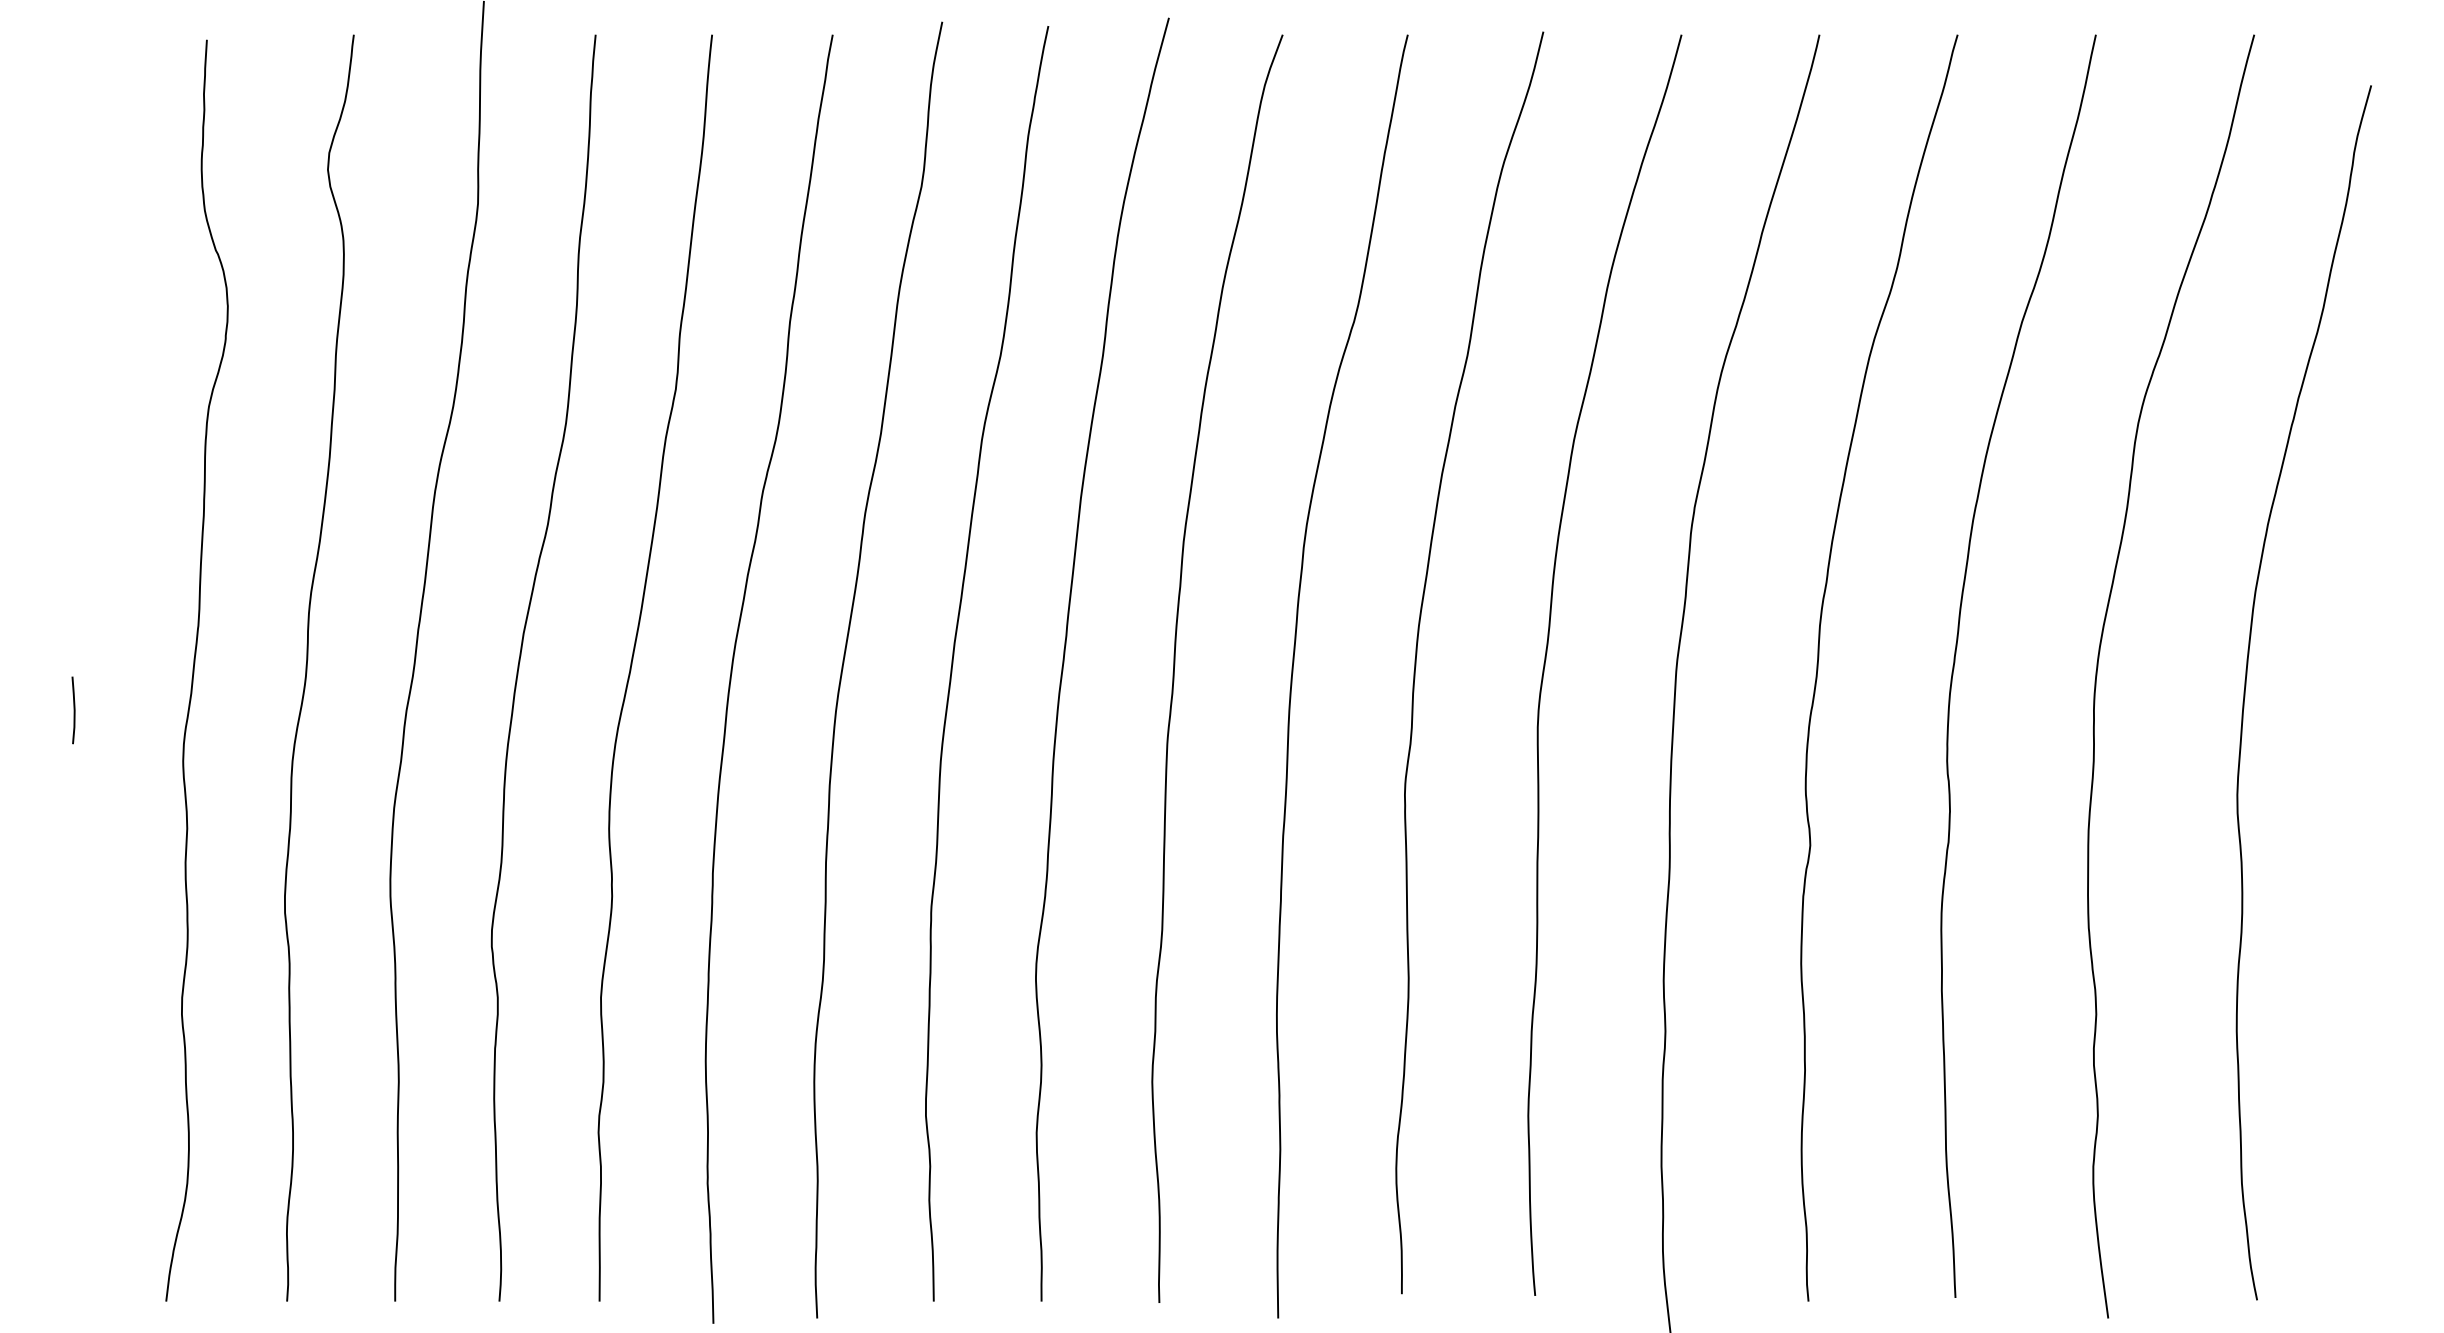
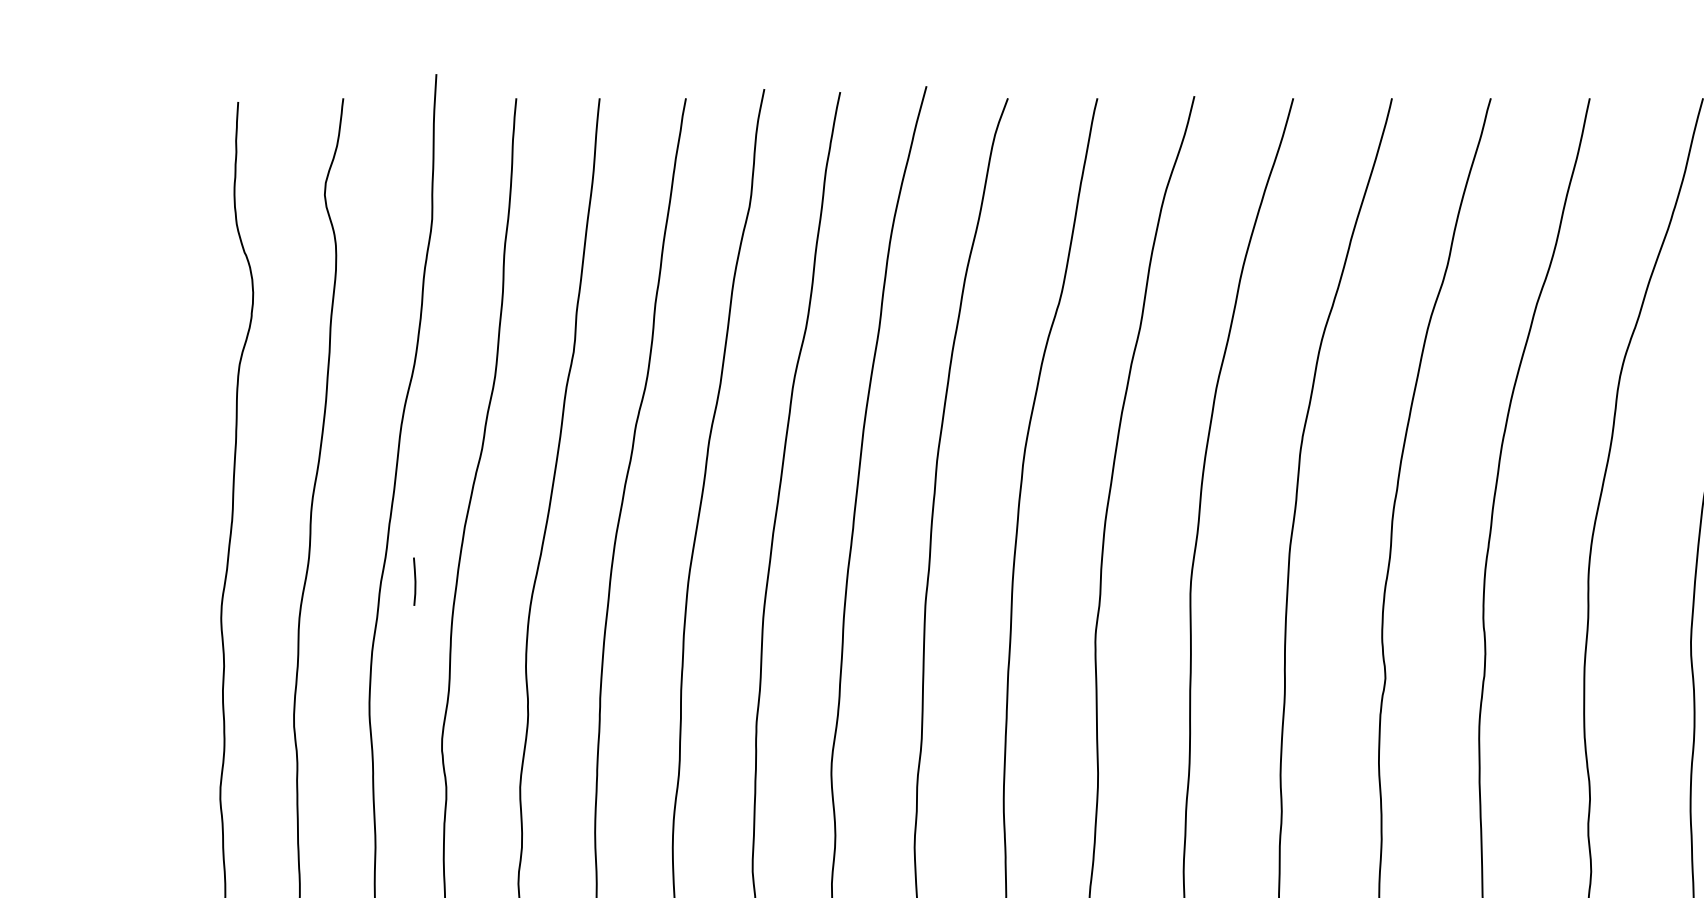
line: (73, 710) -> (414, 581), moved

